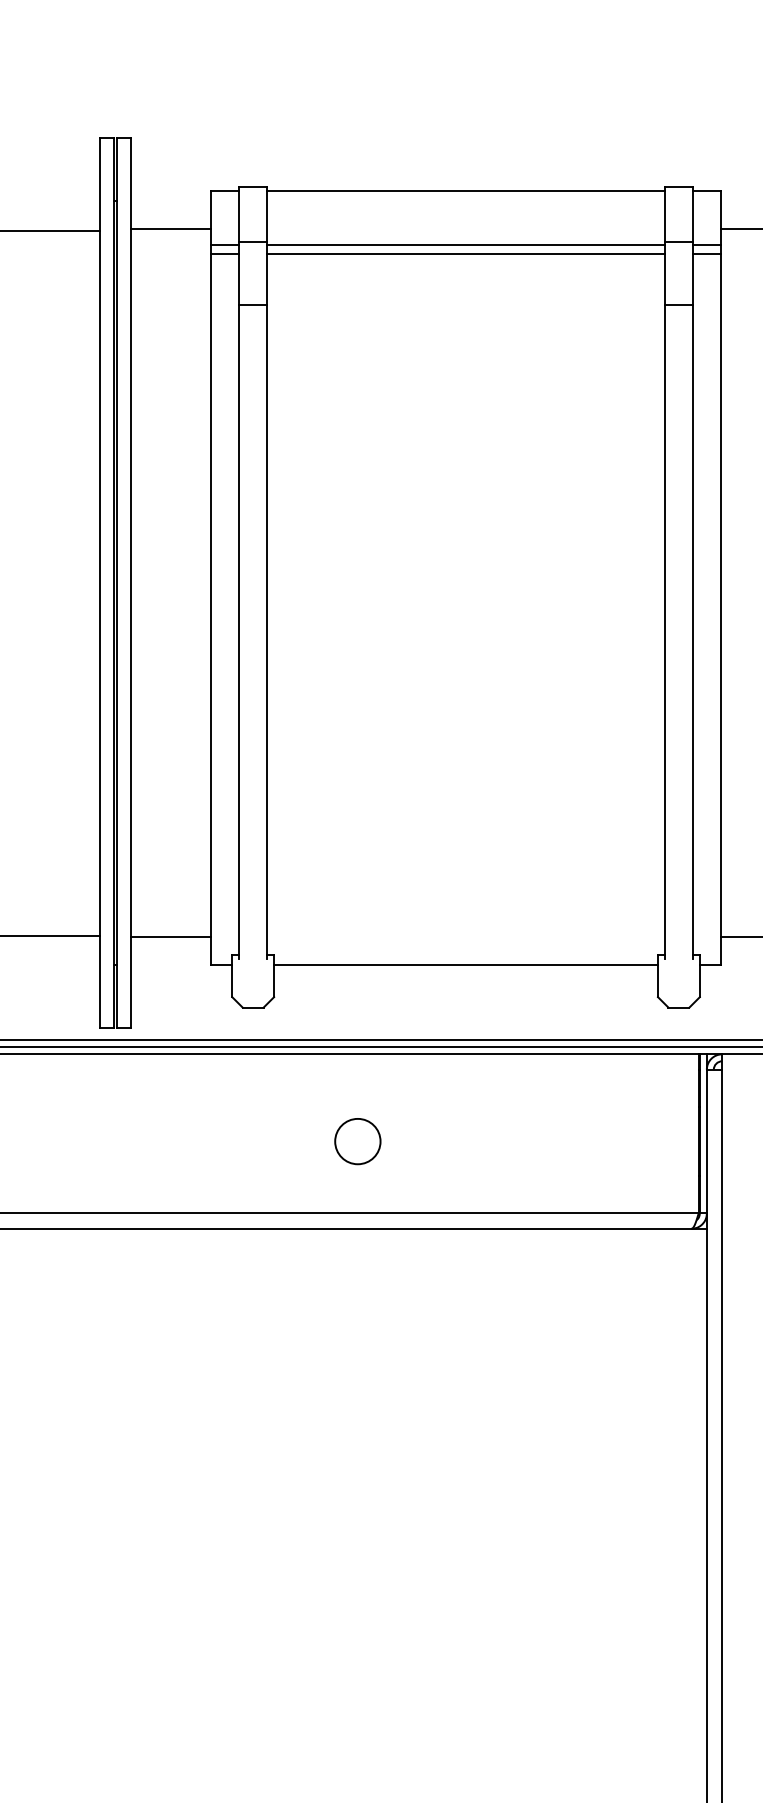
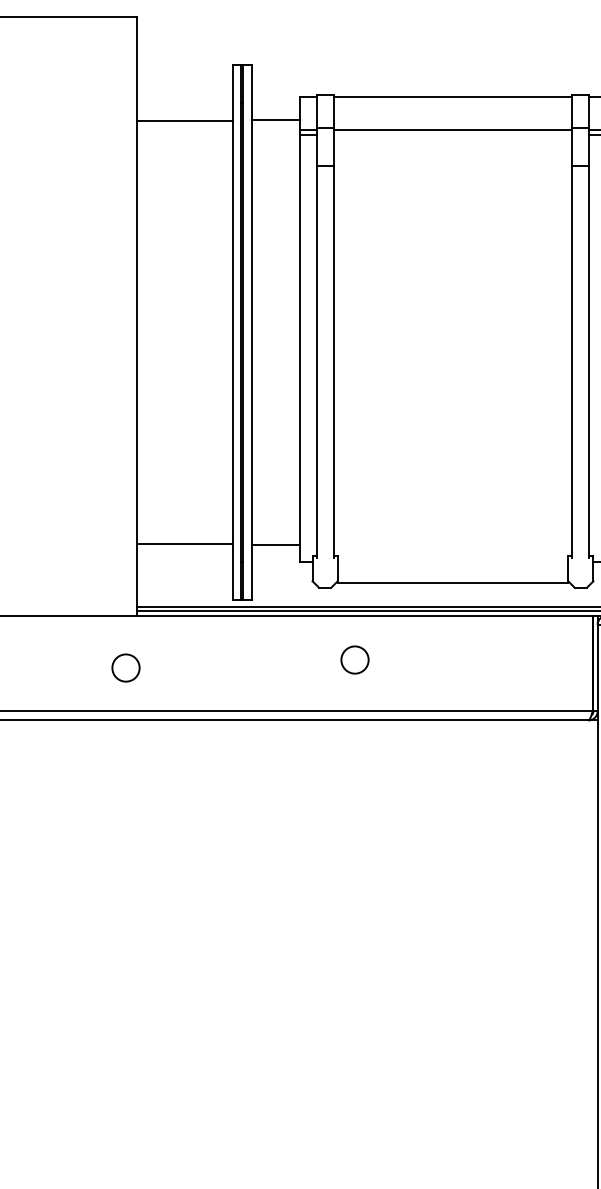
line: (465, 254) -> (452, 135), removed
line: (465, 965) -> (452, 583), moved
circle: (356, 1140) -> (354, 659), moved

